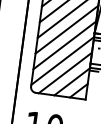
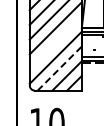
line: (64, 45) -> (55, 43), removed
line: (66, 73) -> (60, 68), solid -> dashed

